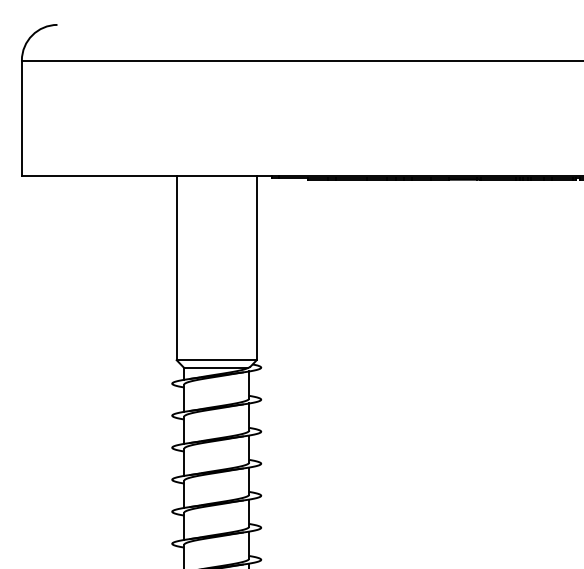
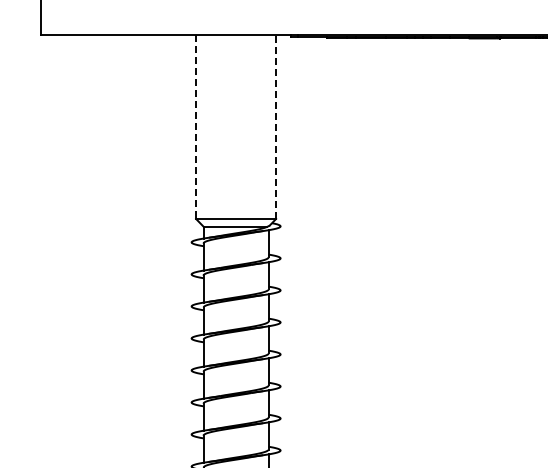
line: (256, 267) -> (275, 126), solid -> dashed
line: (176, 268) -> (195, 127), solid -> dashed

